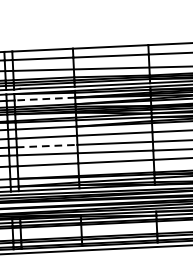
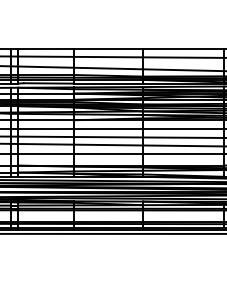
line: (44, 98) -> (45, 93), dashed -> solid
line: (46, 145) -> (45, 136), dashed -> solid

